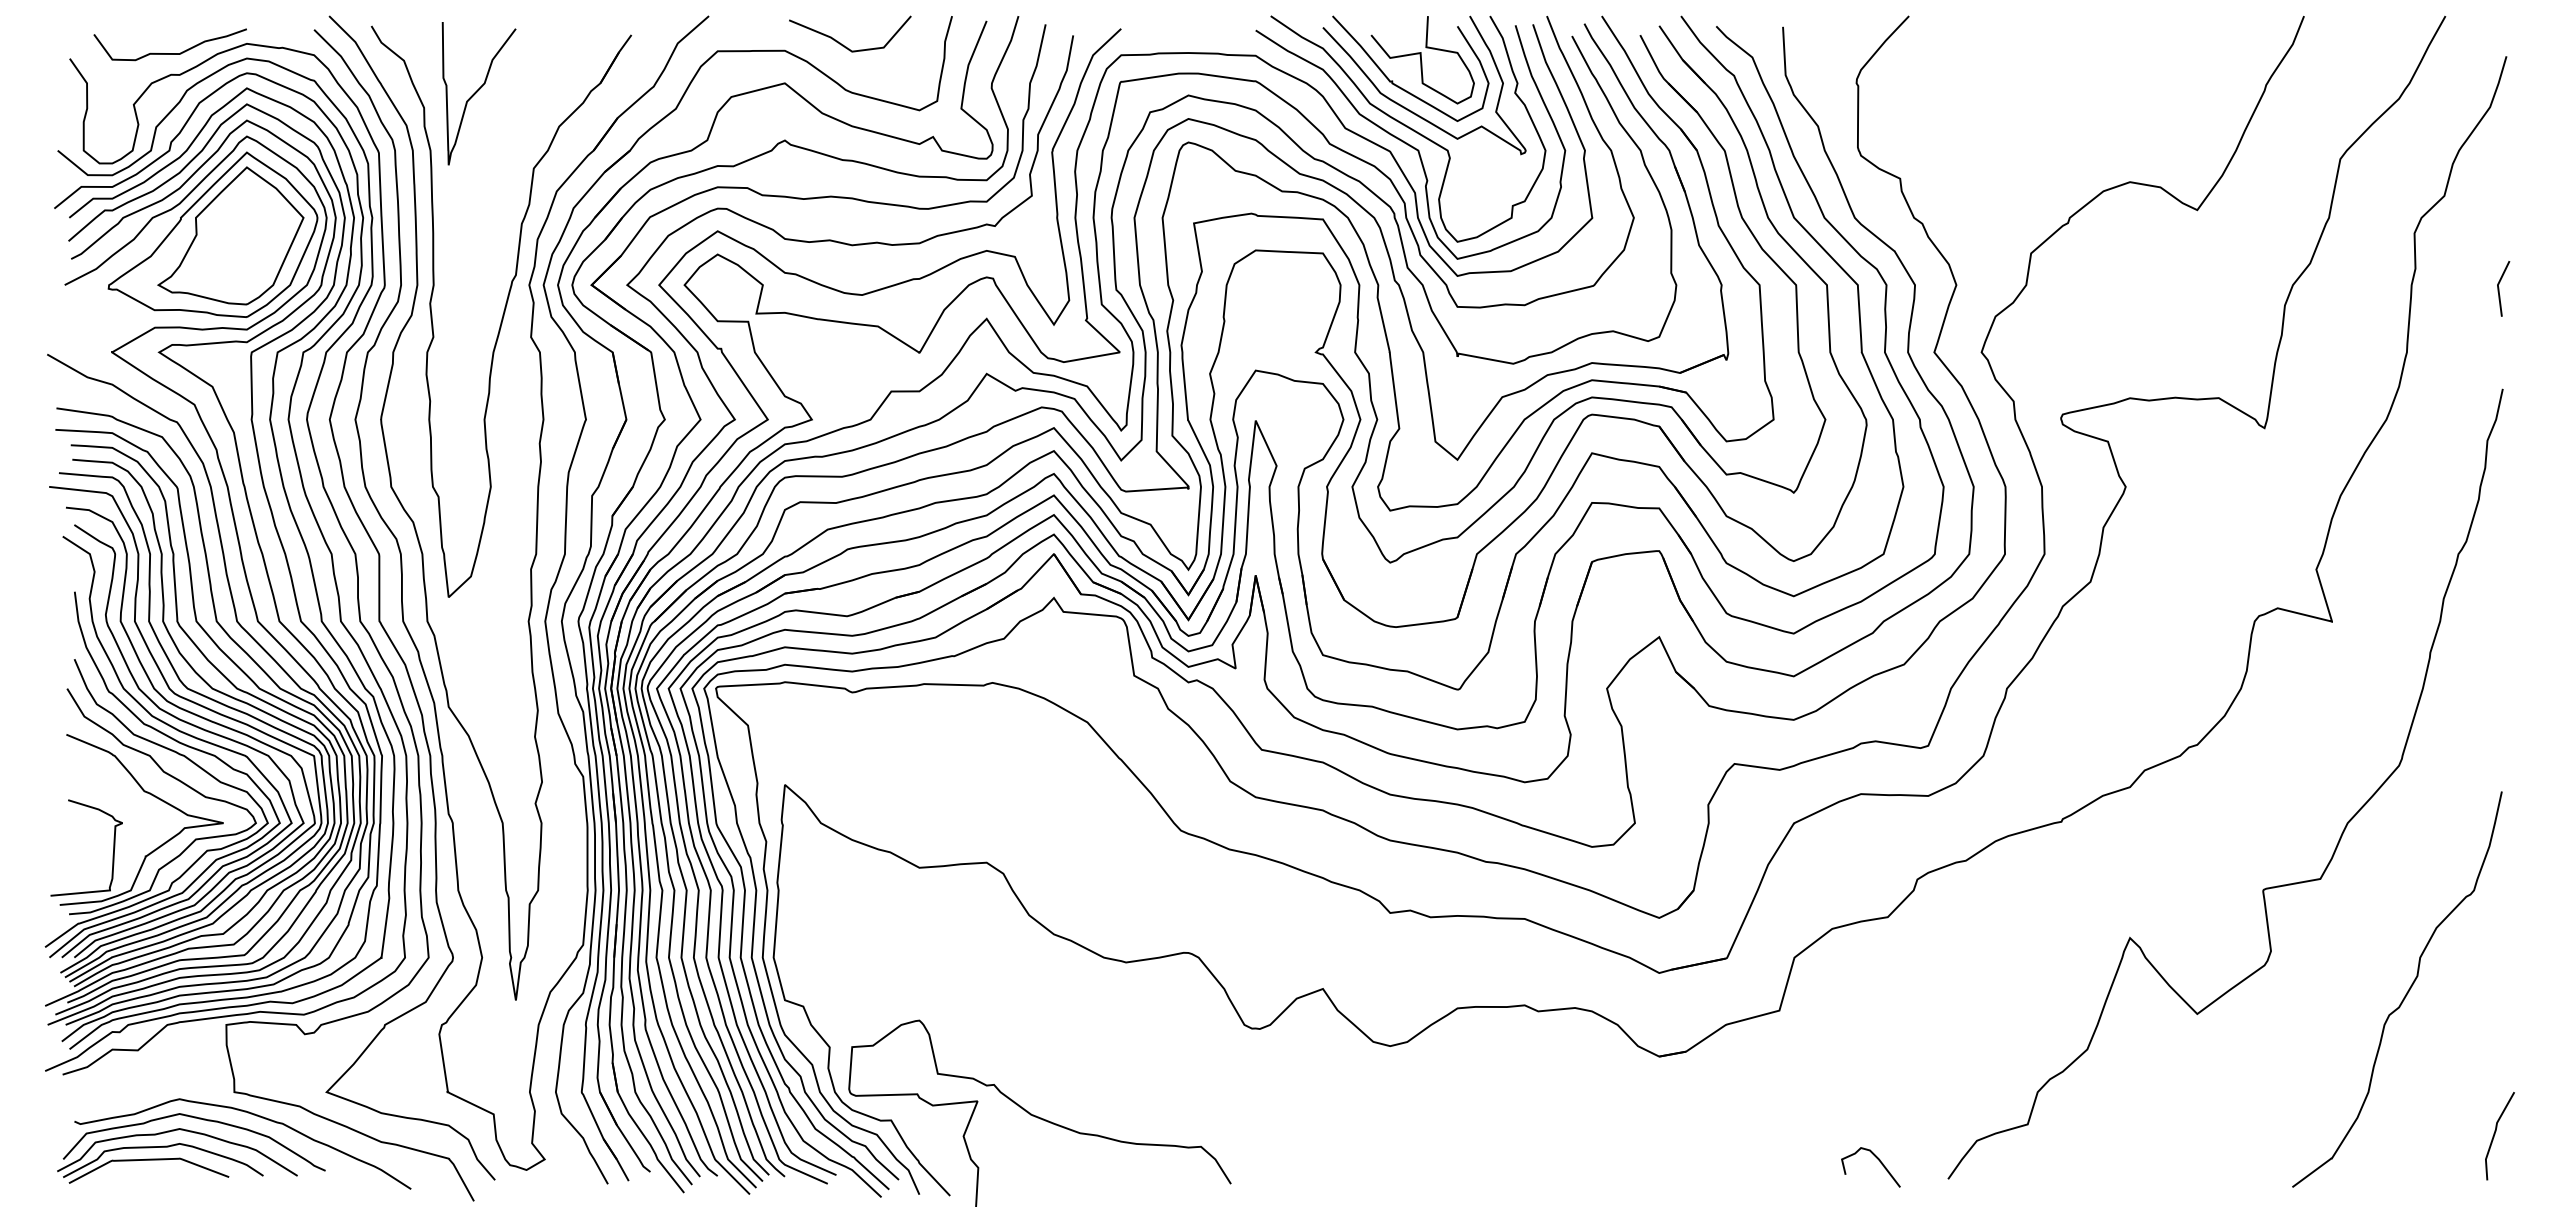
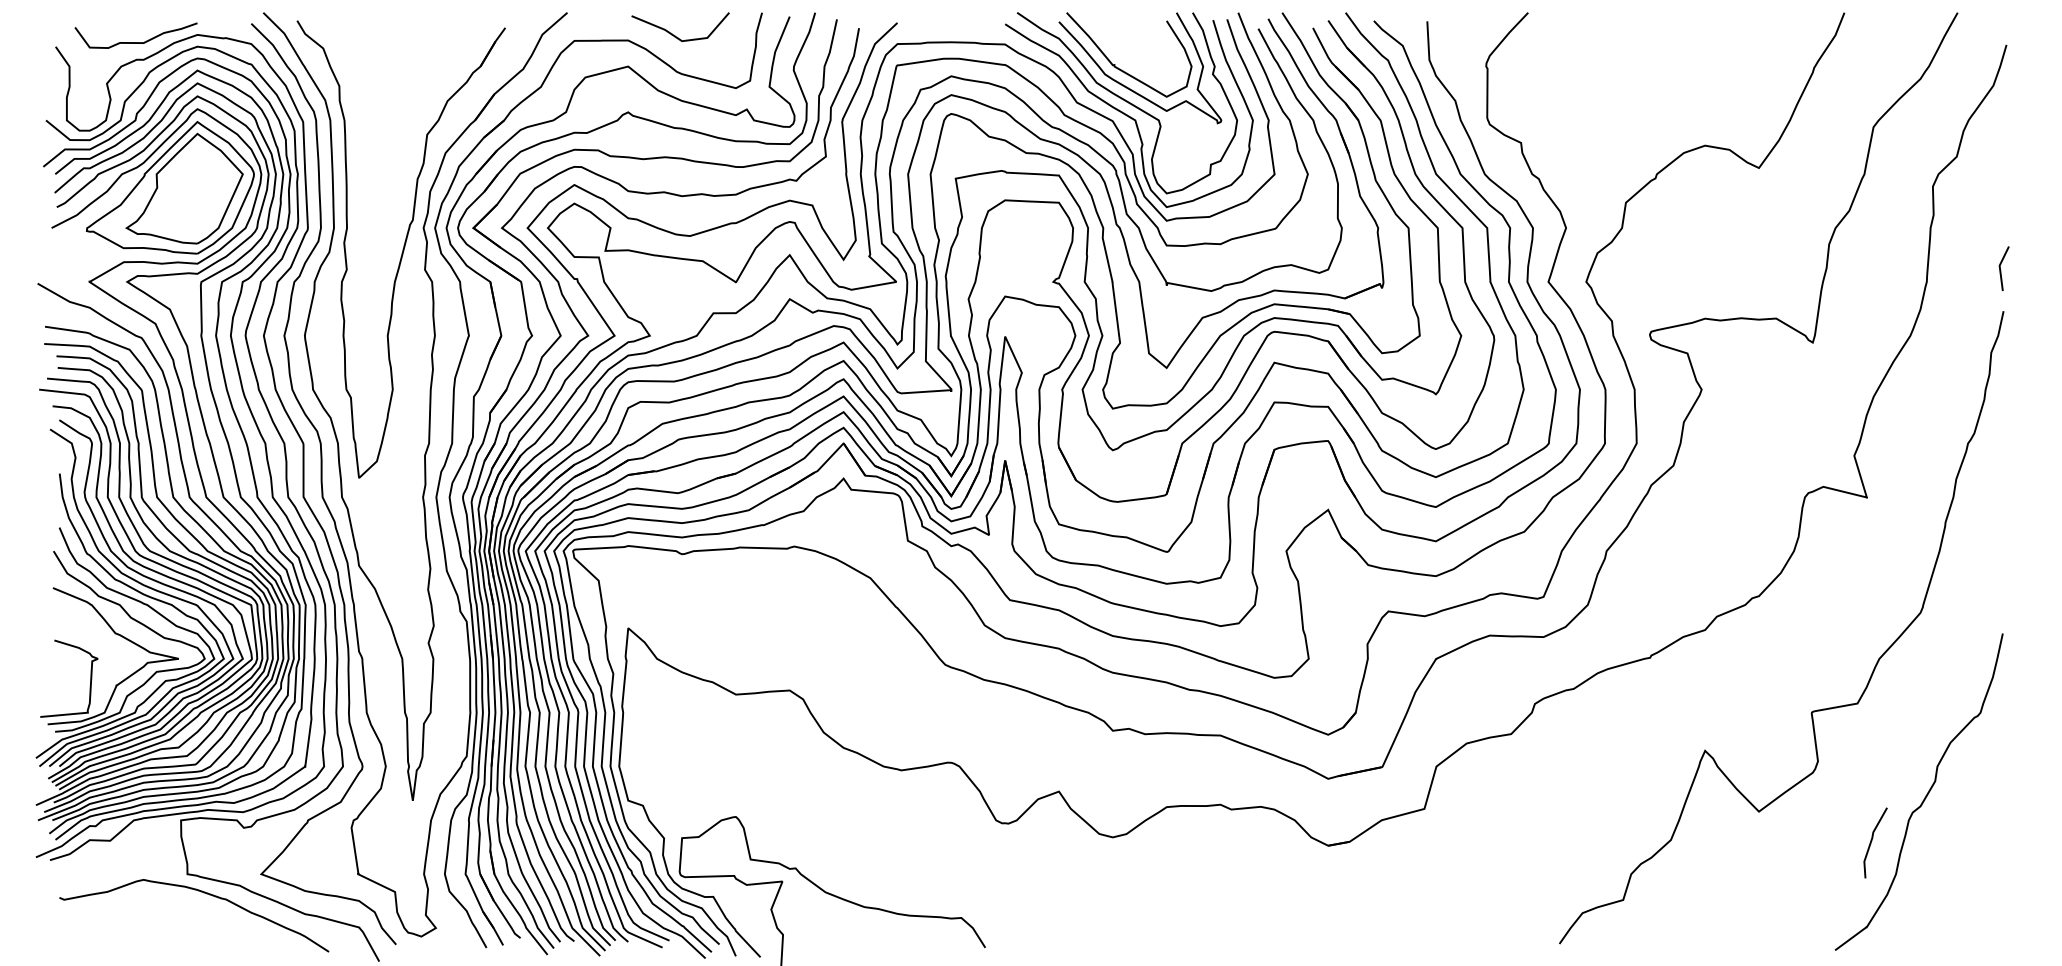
curve: (1421, 60) -> (1137, 48), removed
curve: (477, 92) -> (382, 73), removed
line: (2499, 288) -> (2000, 268), moved
line: (2495, 1134) -> (1872, 841), moved
part: (191, 1148) -> (153, 919), removed
curve: (1877, 1159) -> (1502, 928), removed

